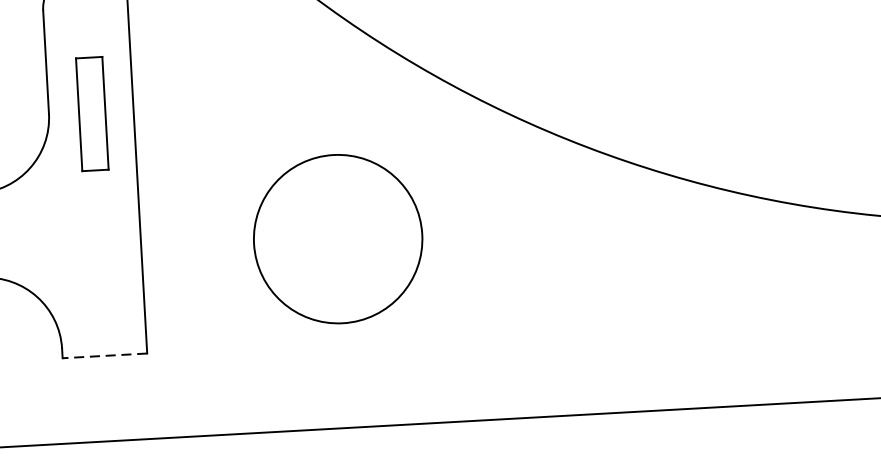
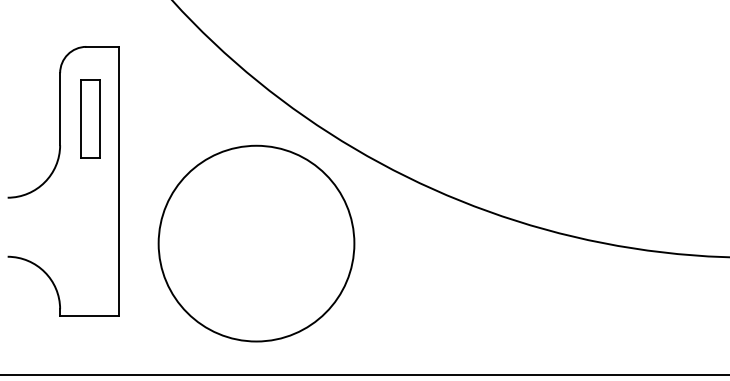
part: (92, 113) -> (90, 118), moved
circle: (338, 238) -> (256, 243), size x1.67
line: (104, 355) -> (89, 315), dashed -> solid

